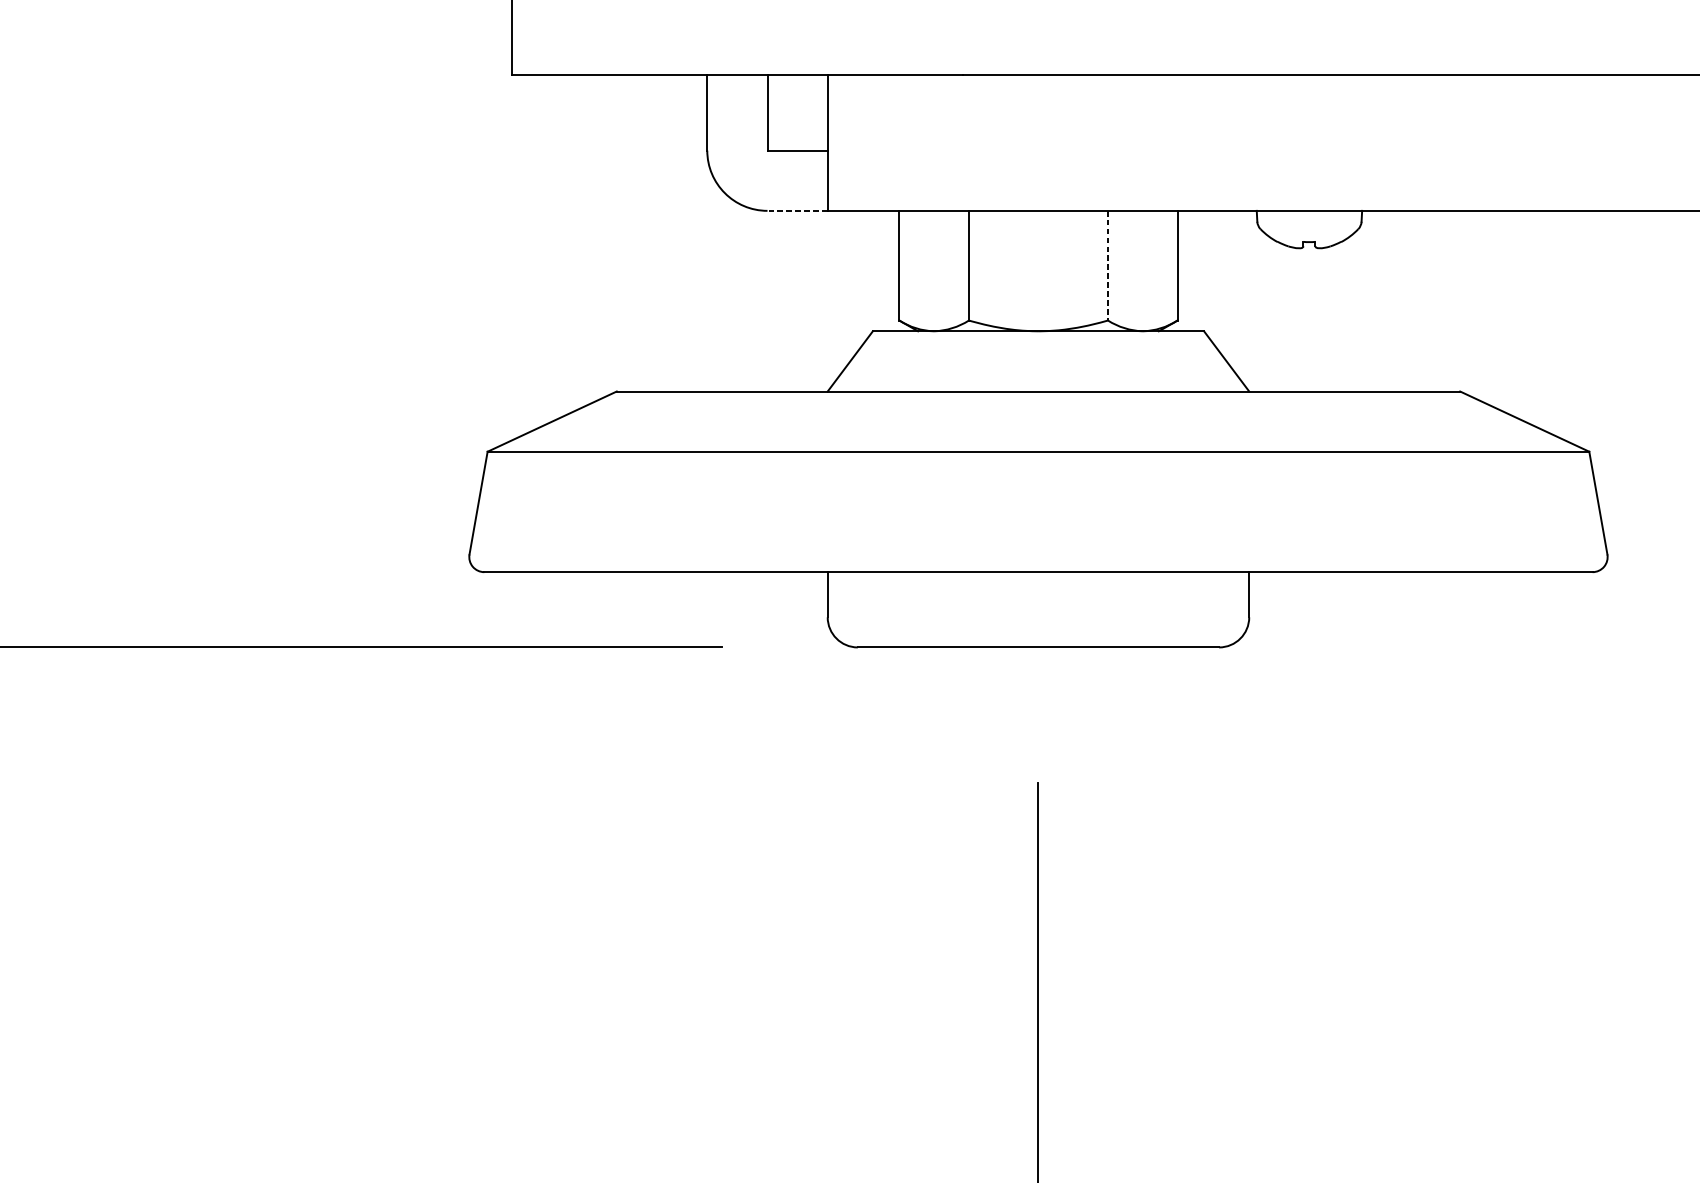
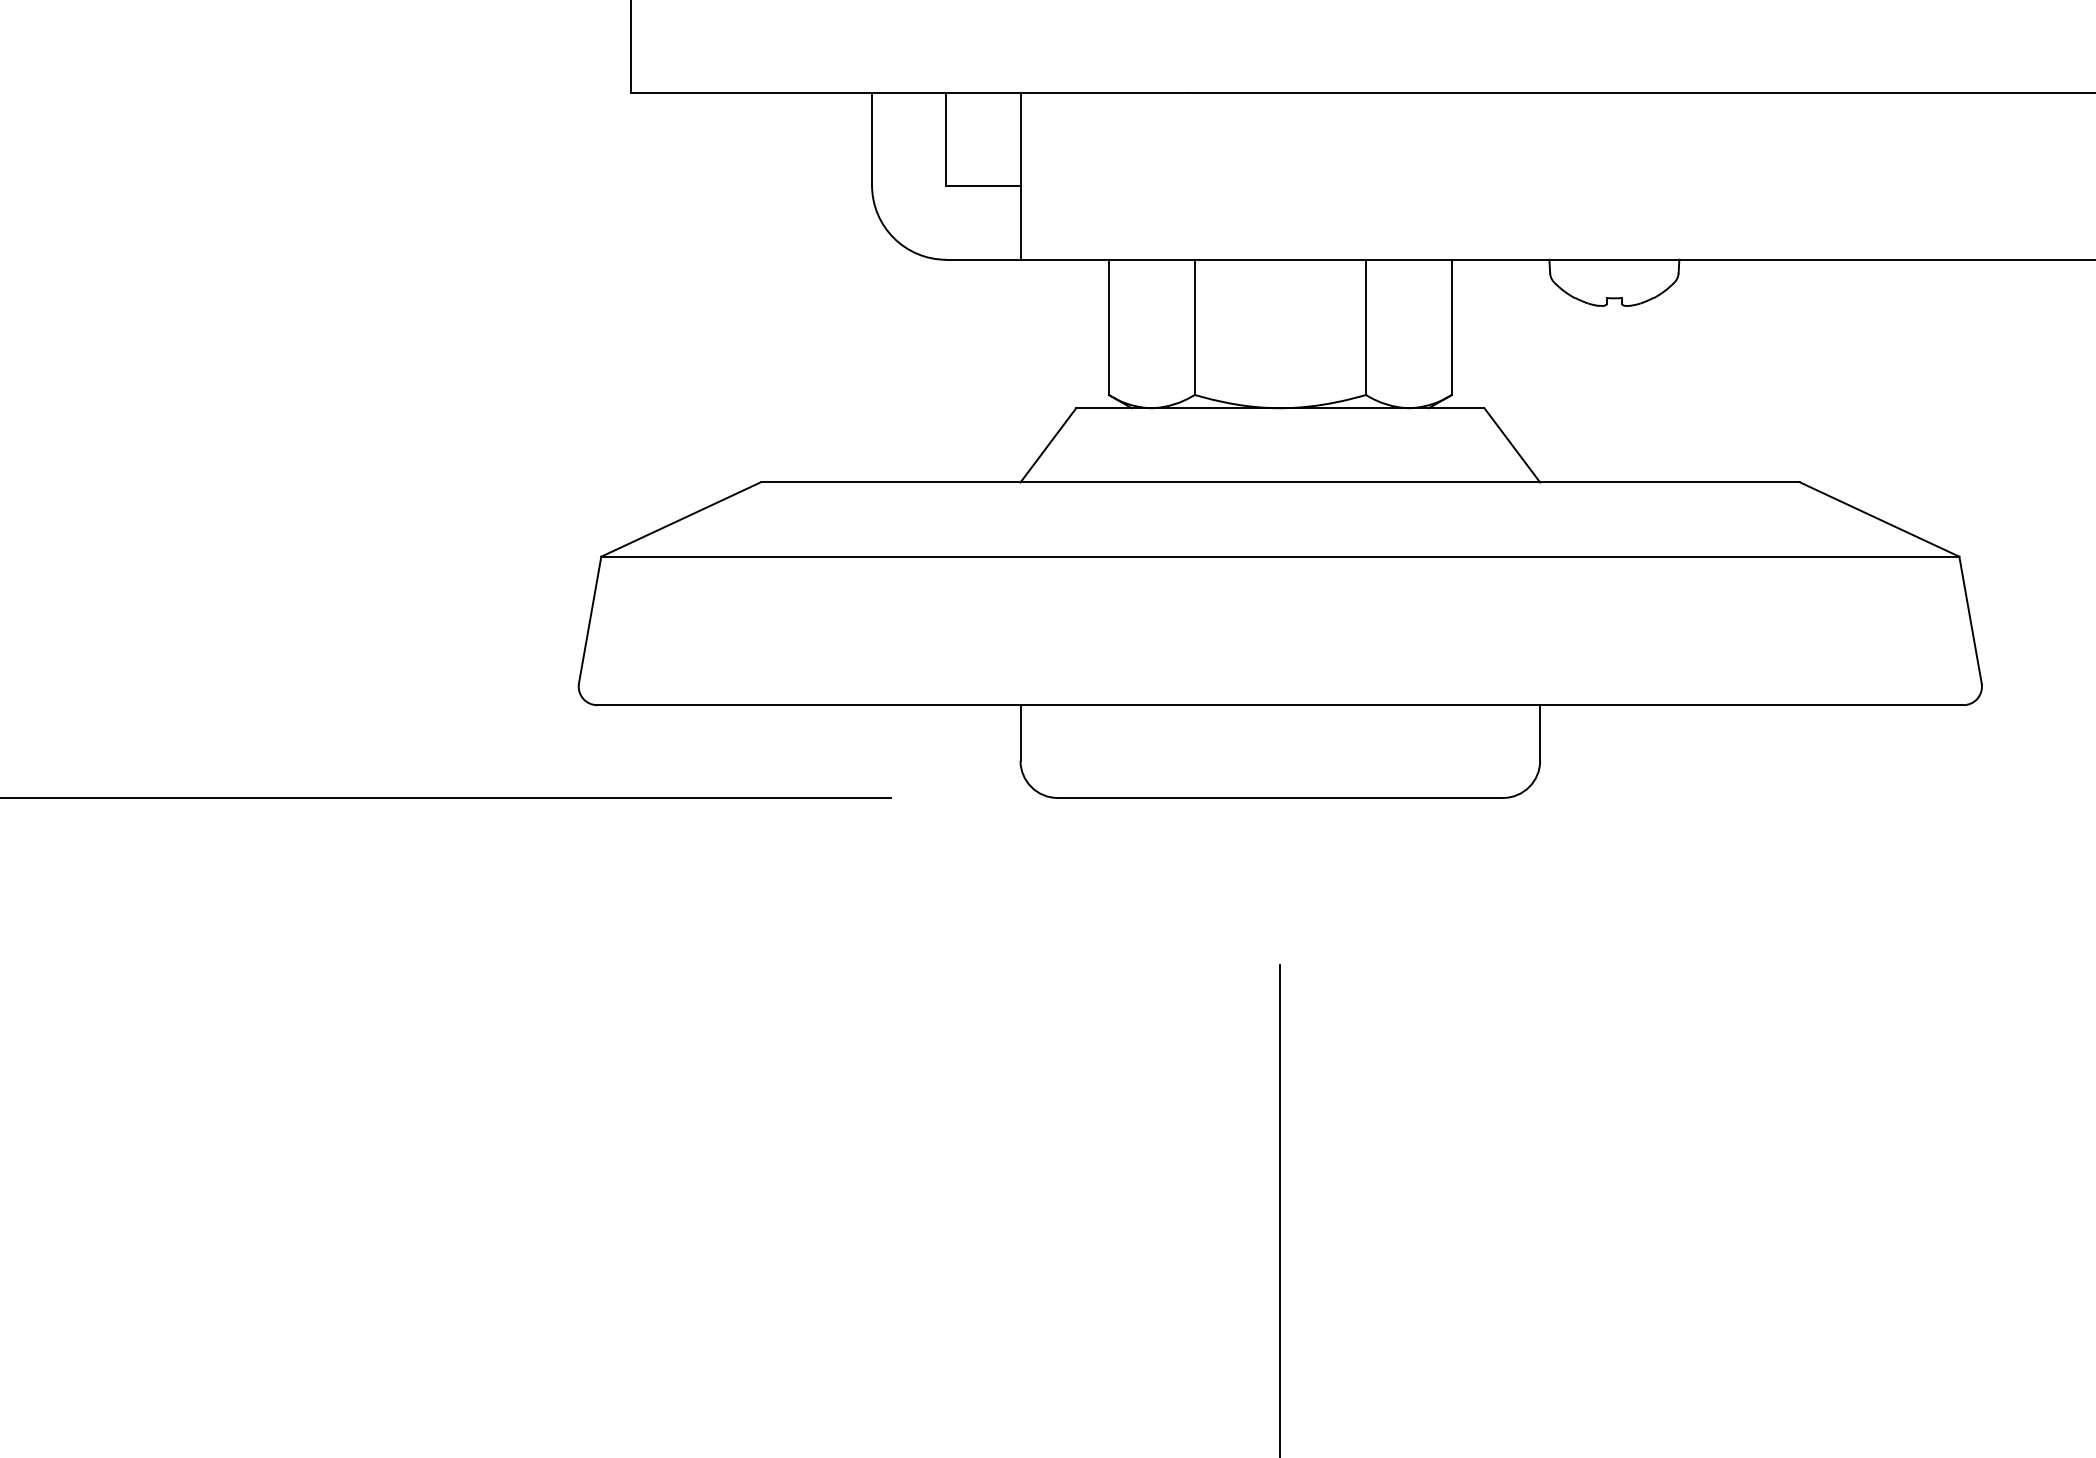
line: (796, 210) -> (982, 259), dashed -> solid
line: (1108, 265) -> (1366, 327), dashed -> solid

